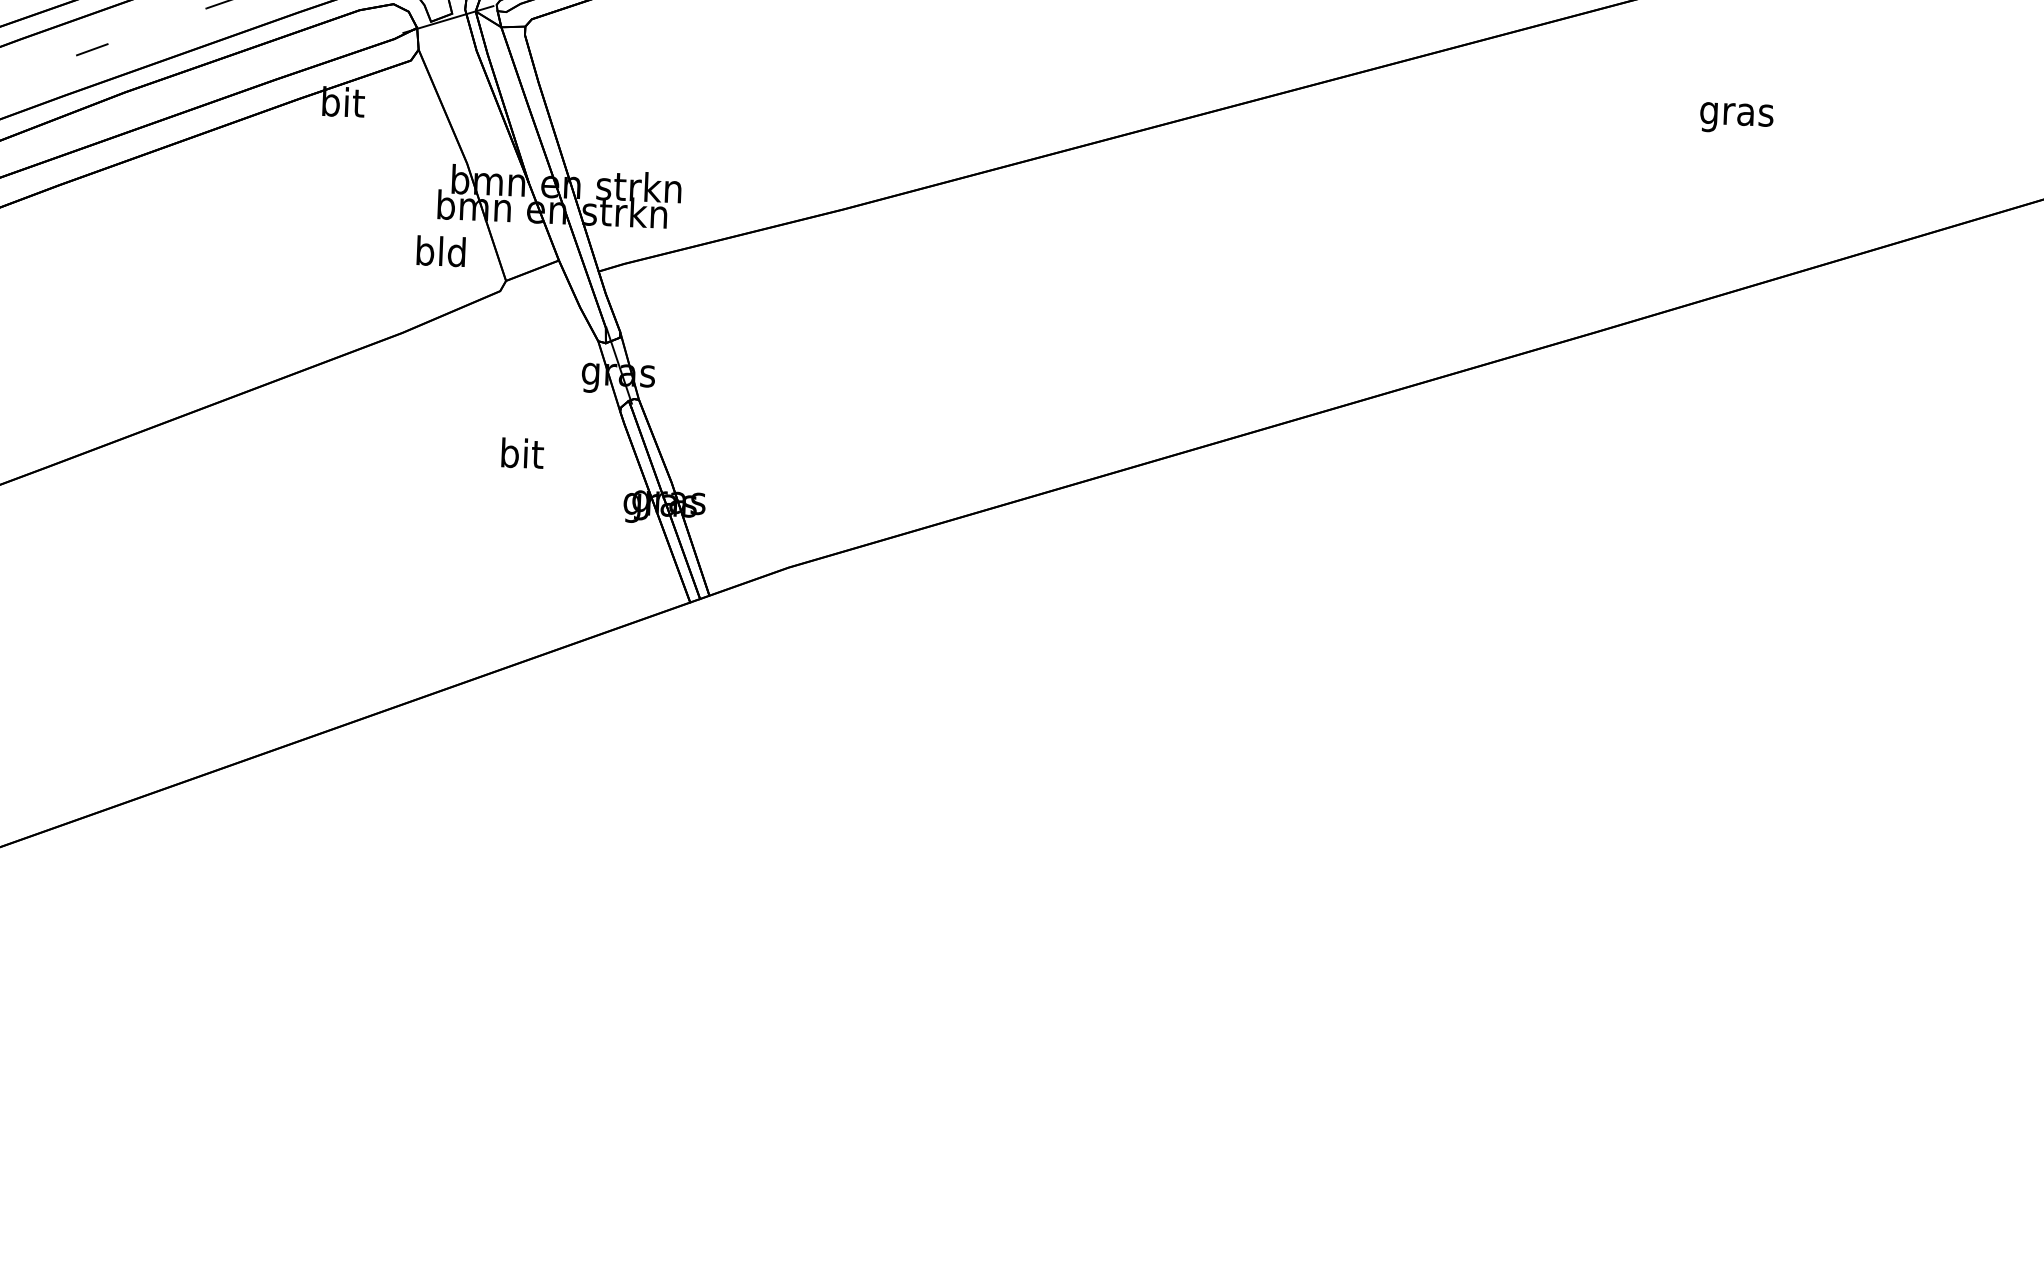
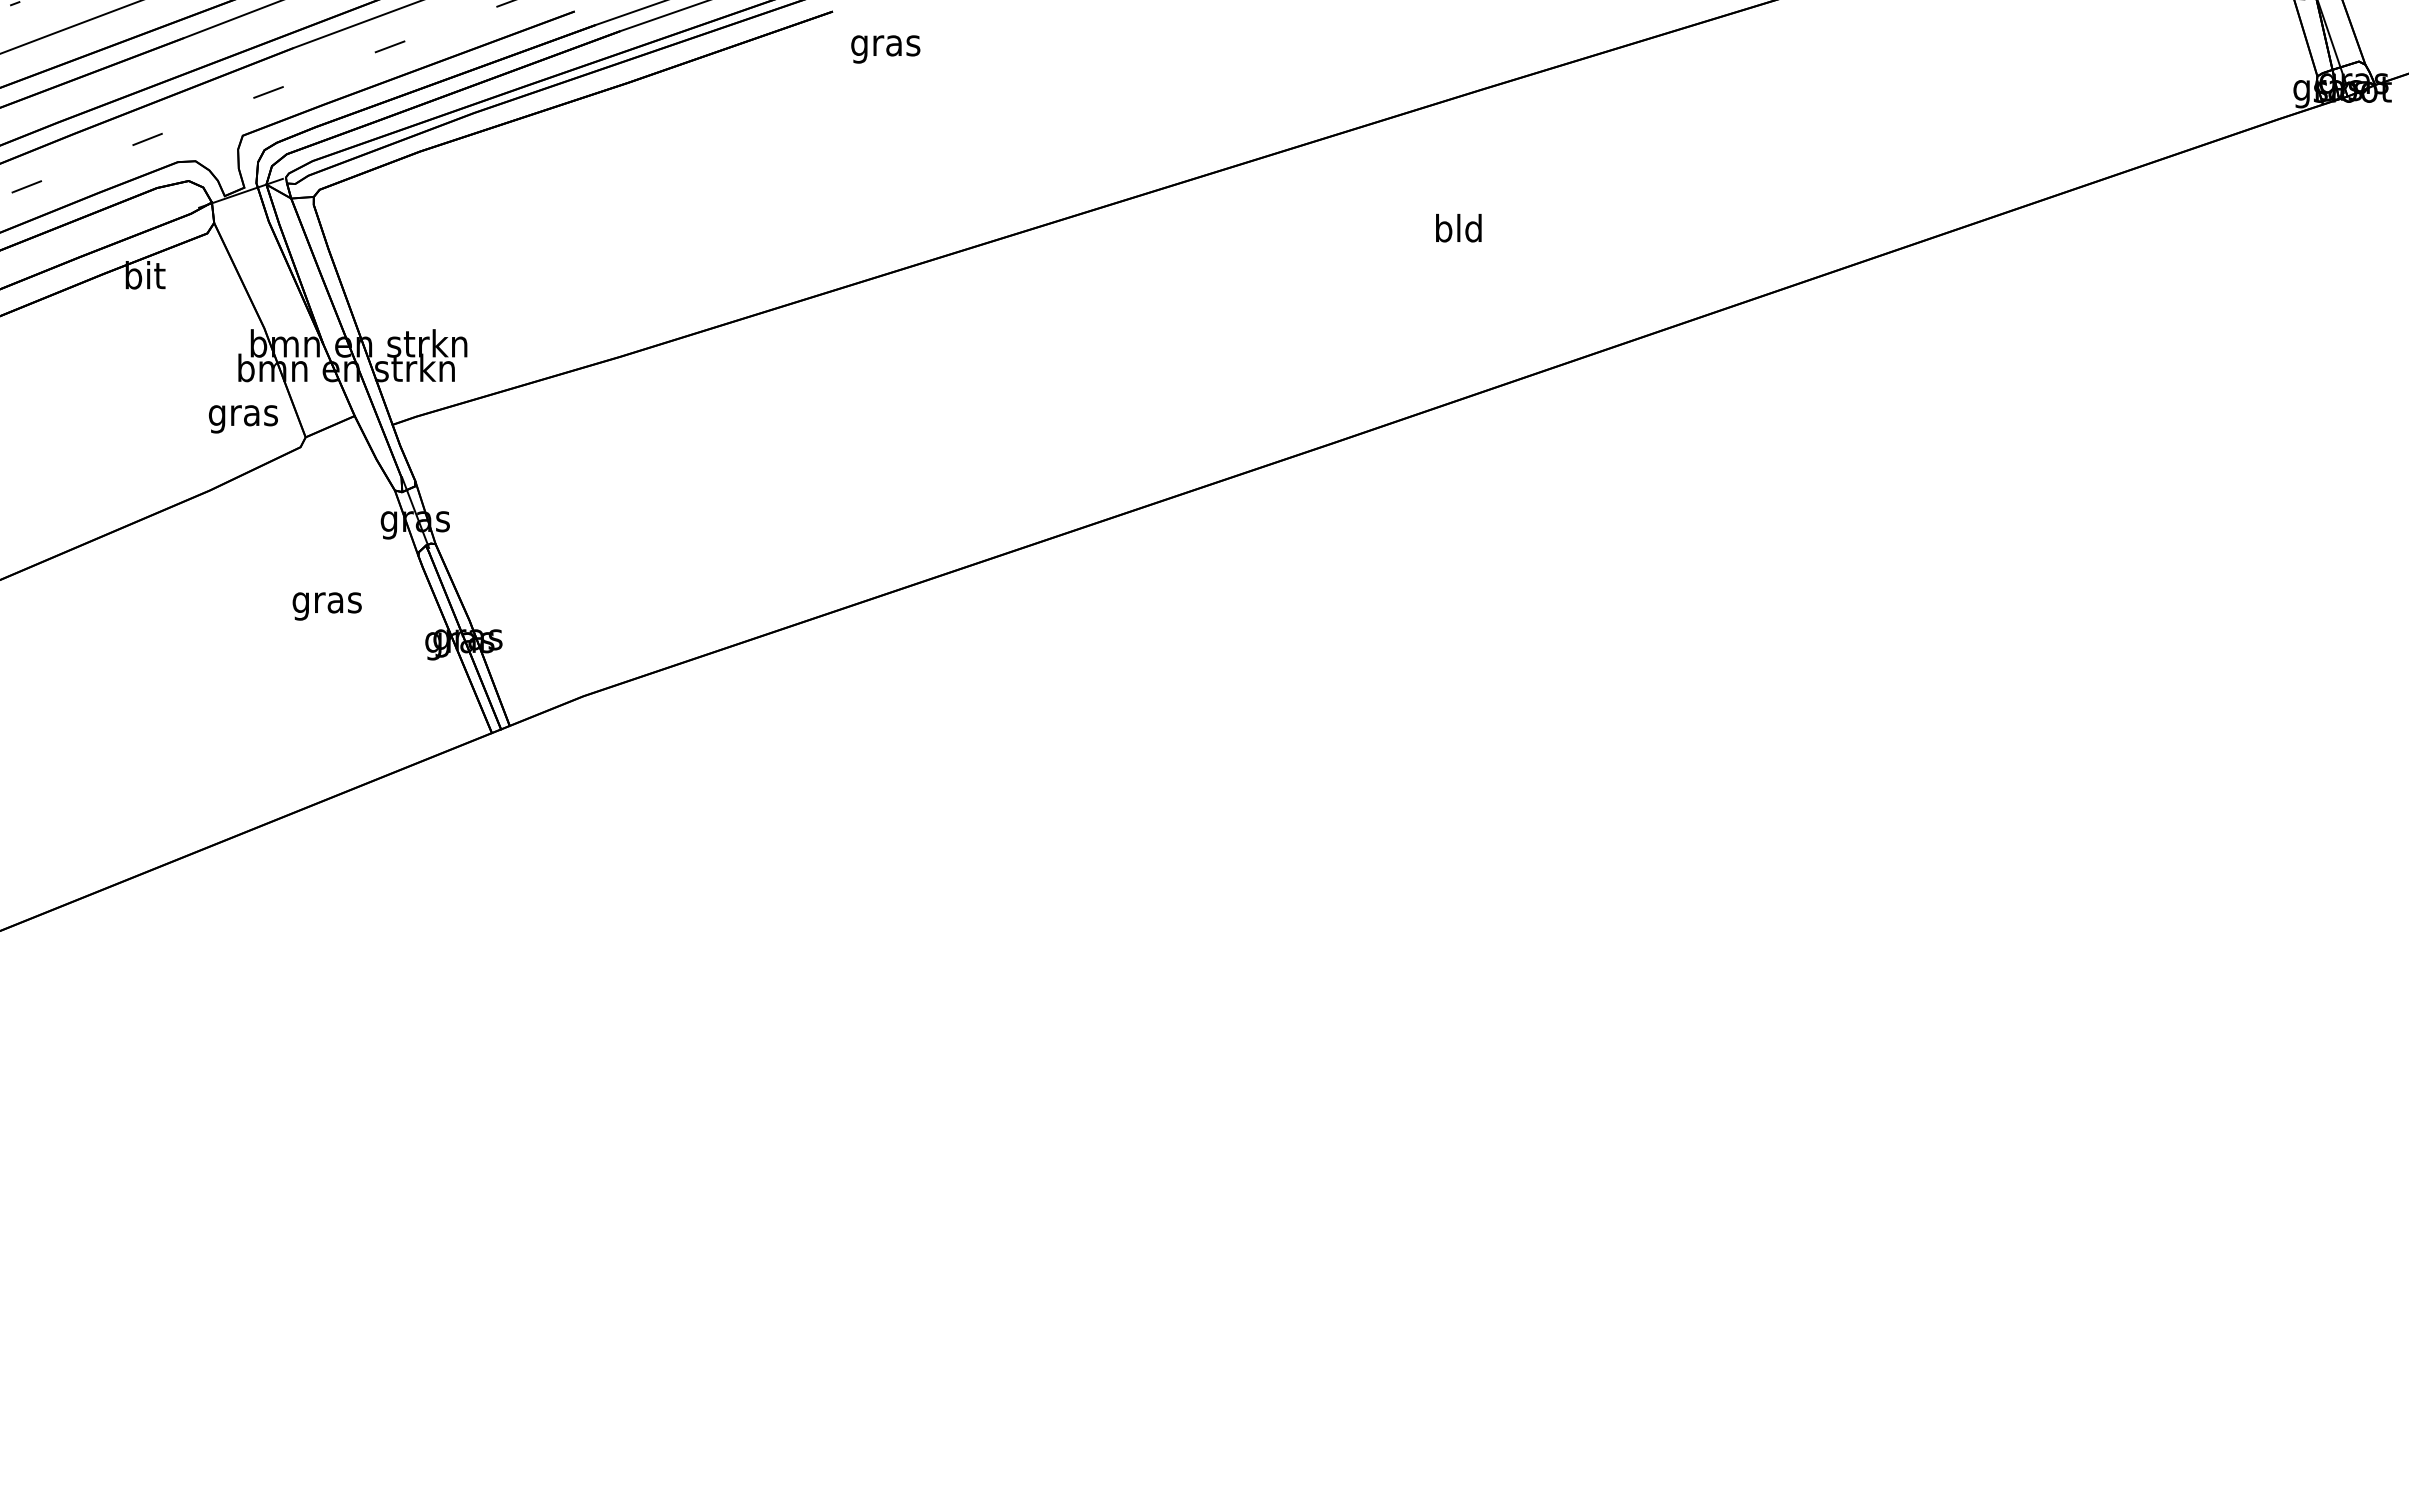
text: (1736, 114) -> (1458, 231), gras -> bld
text: (440, 254) -> (242, 415), bld -> gras
text: (520, 456) -> (326, 602), bit -> gras

